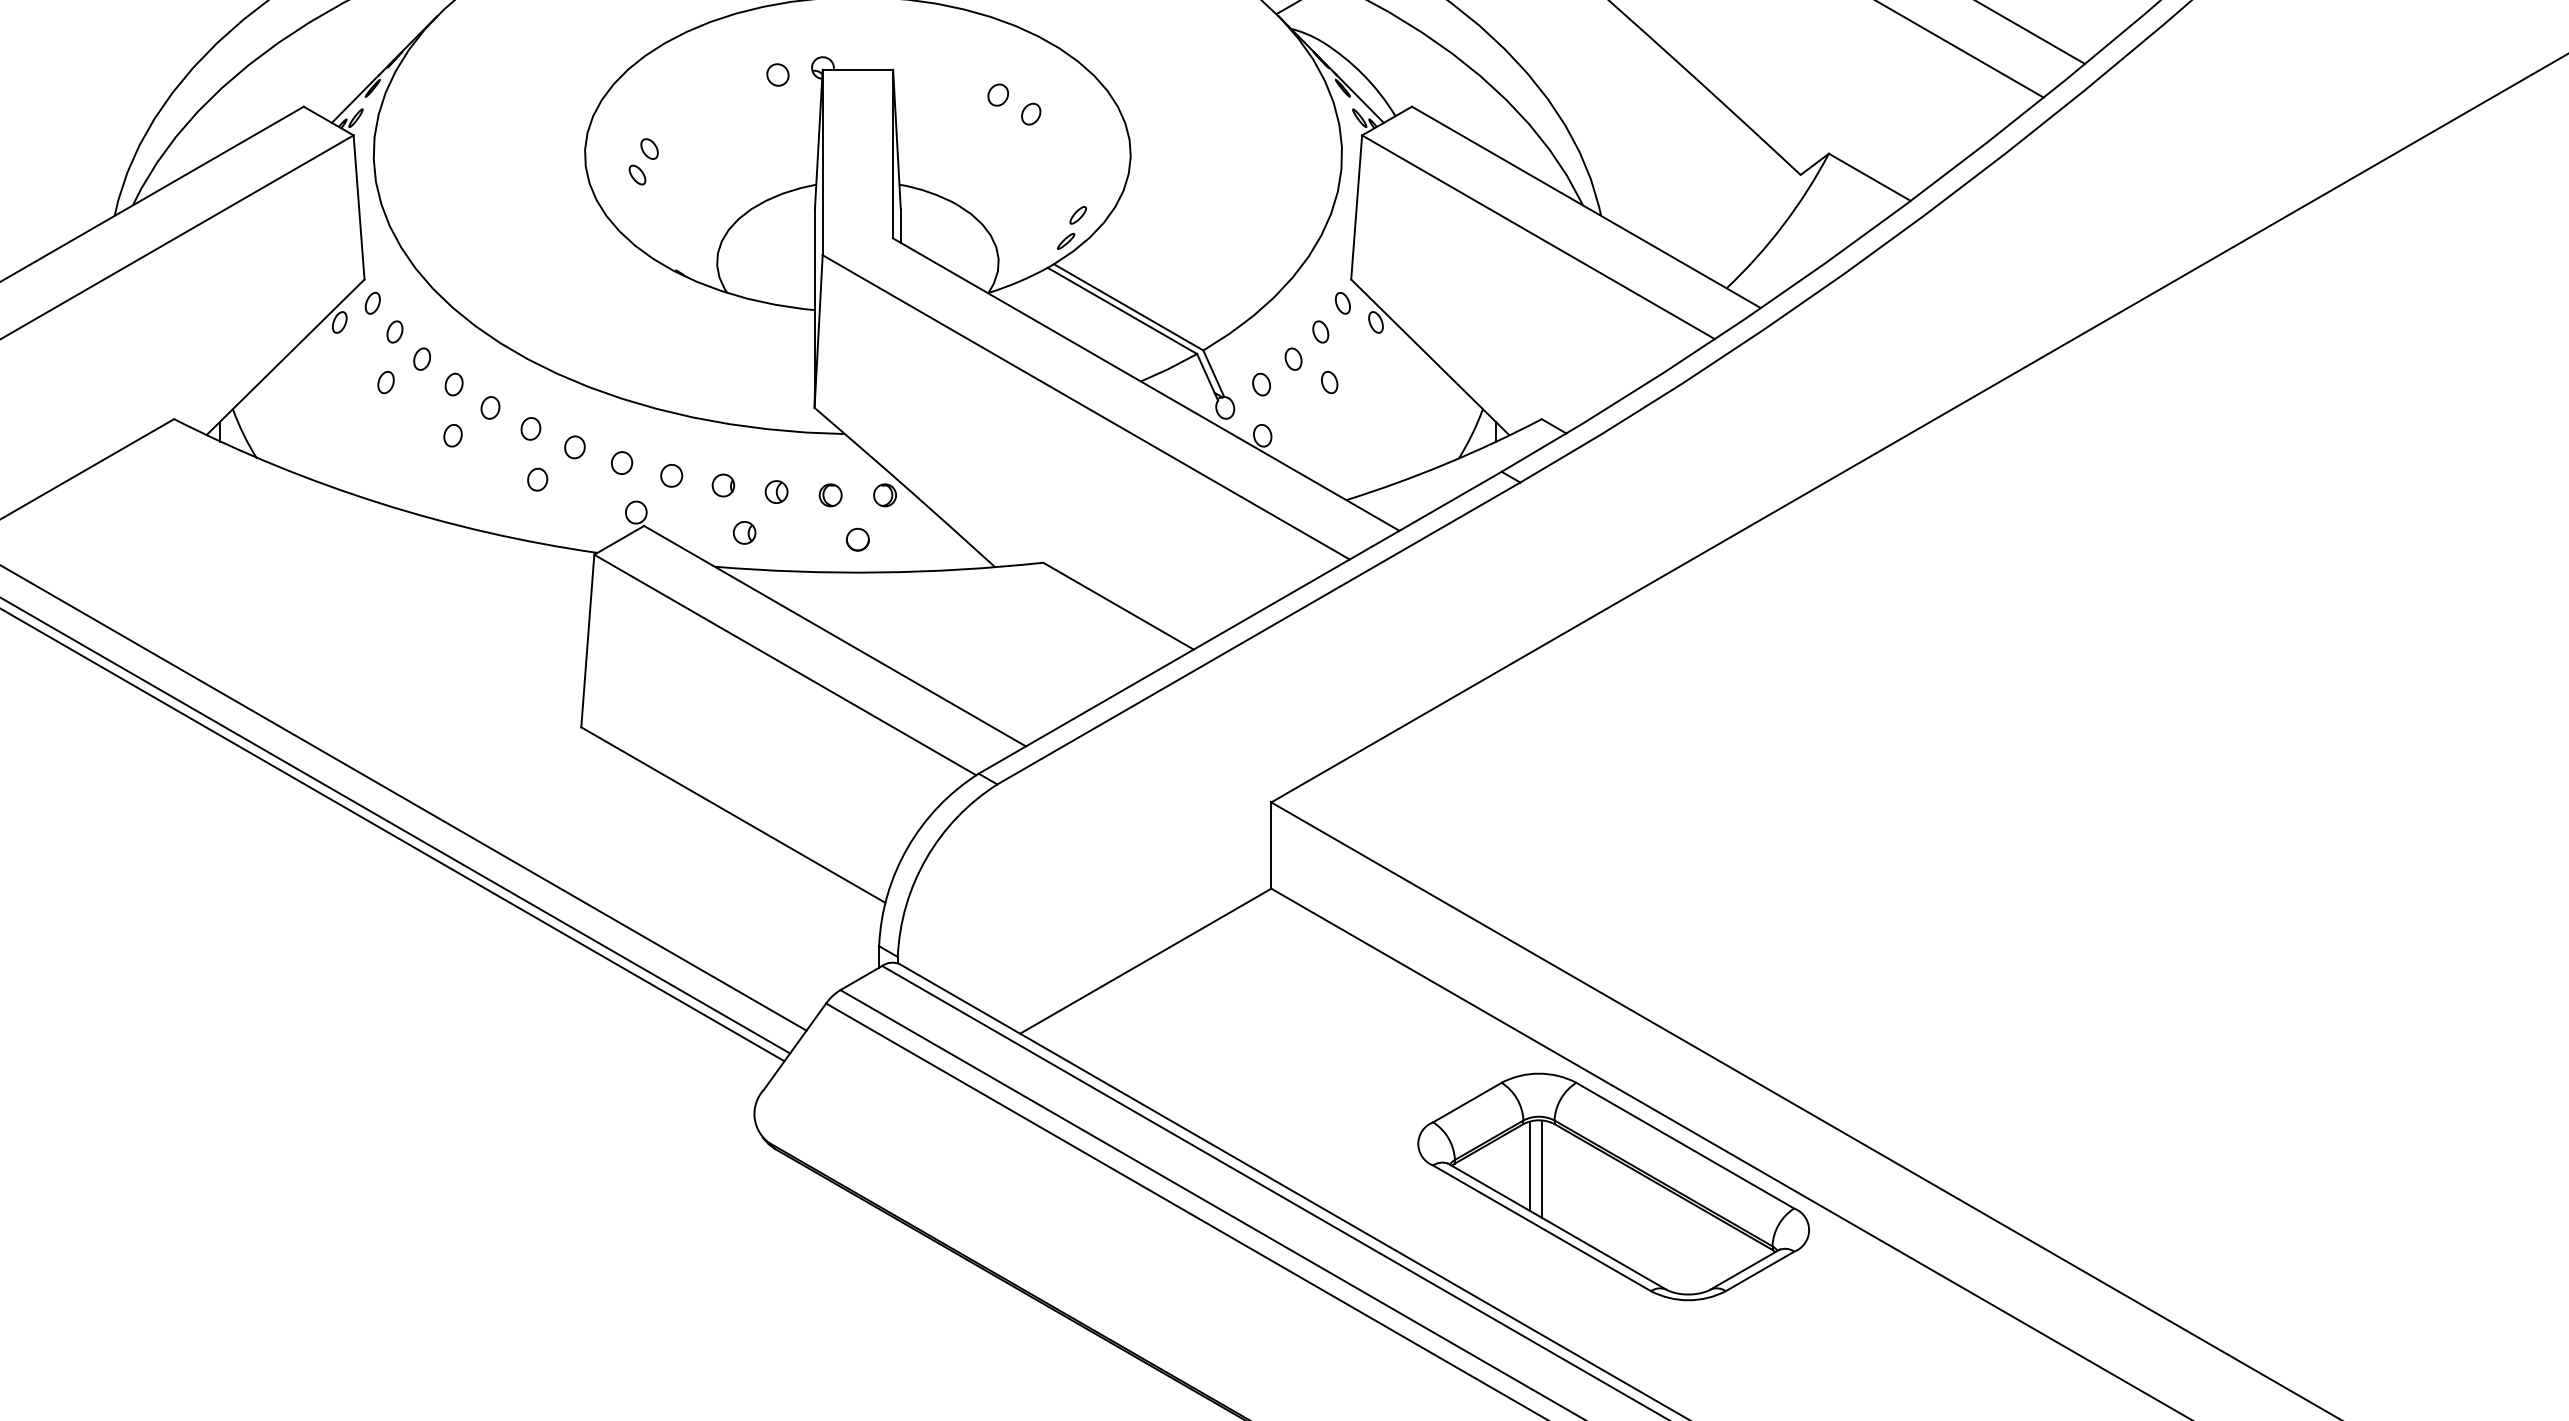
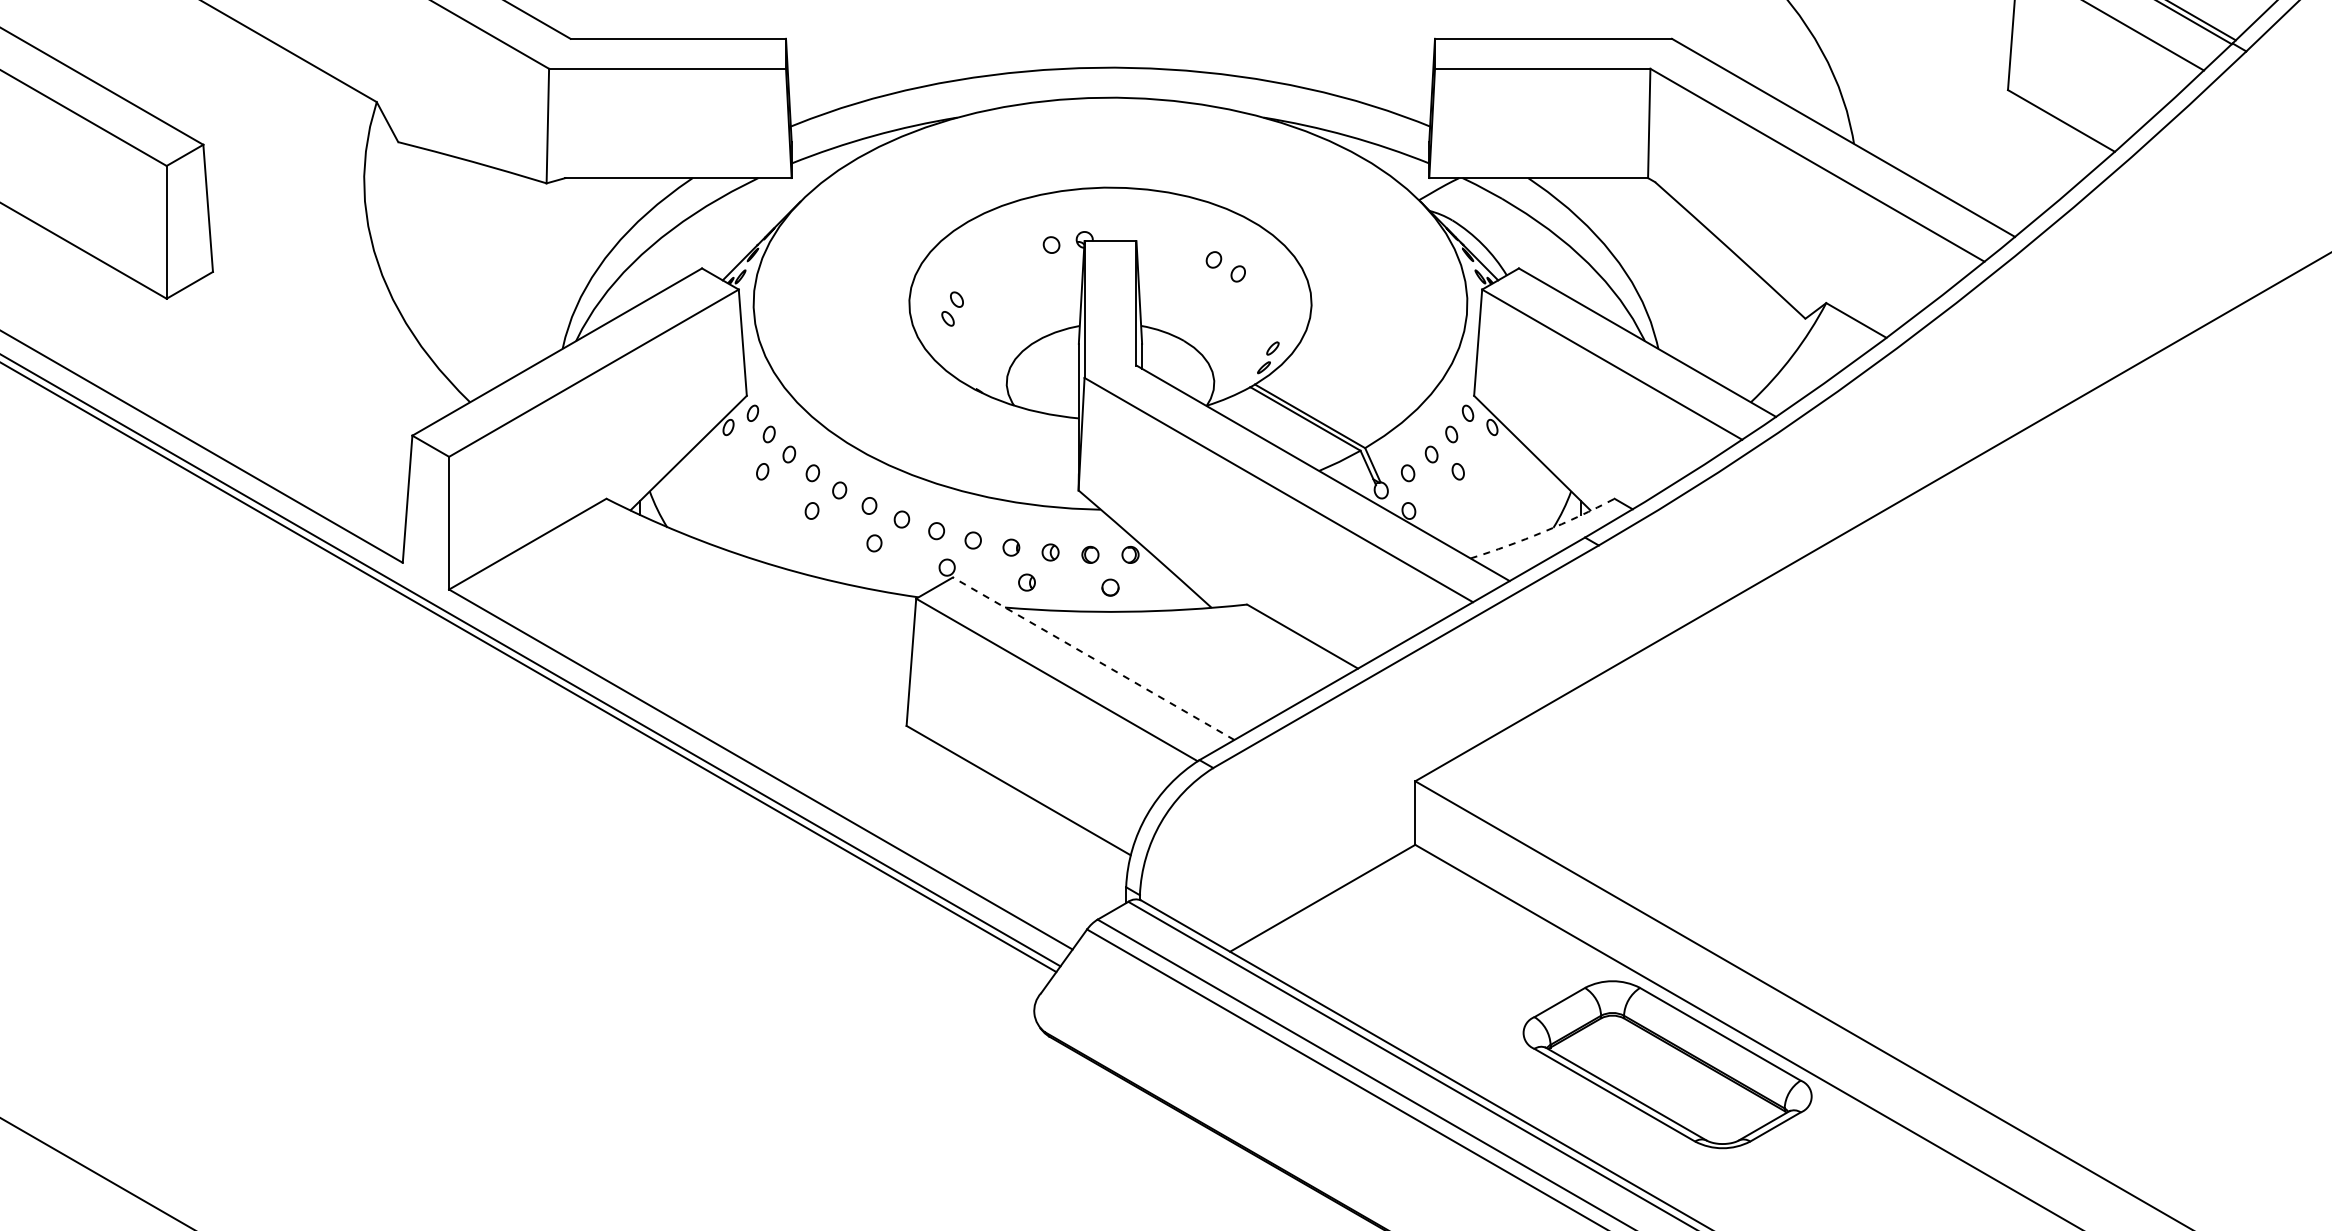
arc: (1445, 463) -> (1543, 531), solid -> dashed
line: (834, 635) -> (1093, 658), solid -> dashed
line: (1529, 1166) -> (1605, 1049), removed
line: (1541, 1169) -> (1614, 1051), removed

